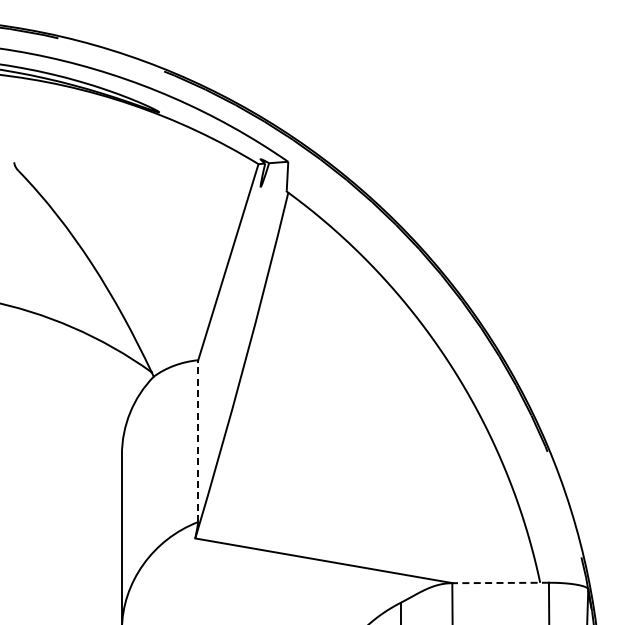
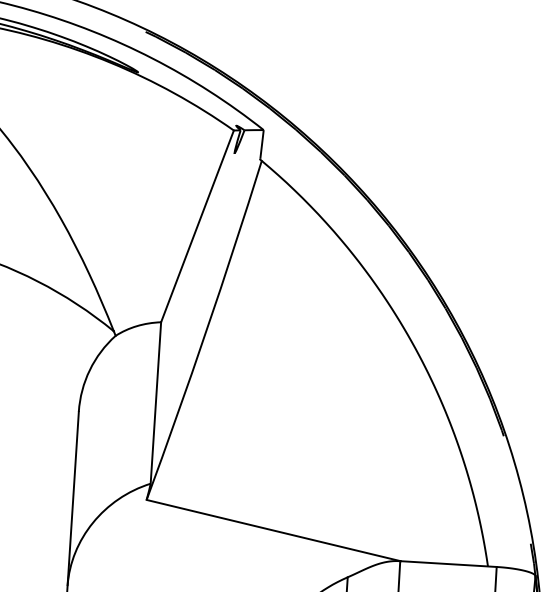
line: (198, 441) -> (156, 403), dashed -> solid
line: (500, 582) -> (448, 563), dashed -> solid

